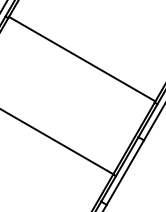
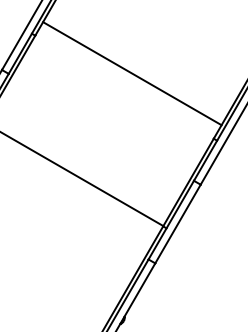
line: (82, 58) -> (132, 73), moved

